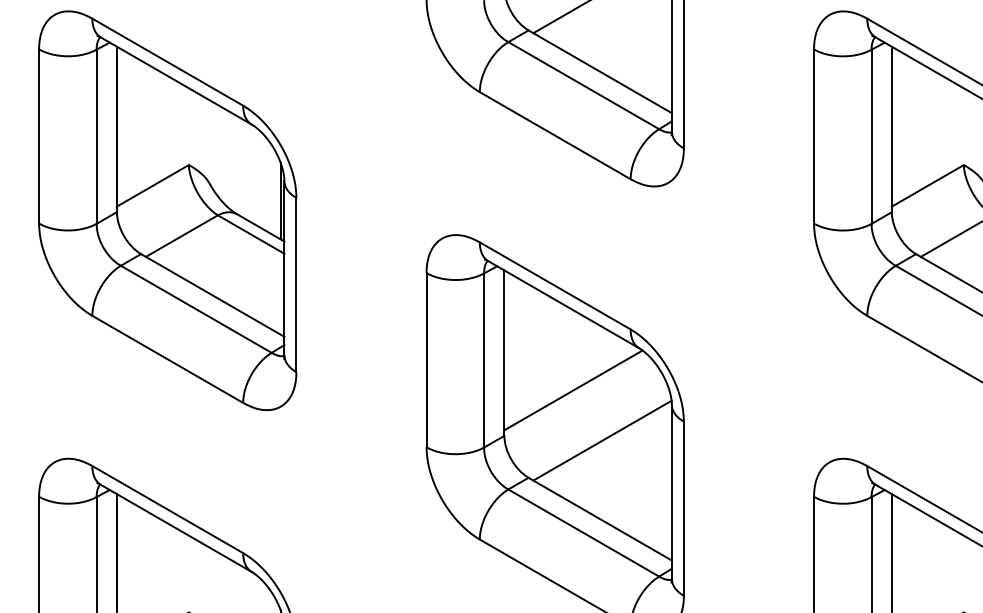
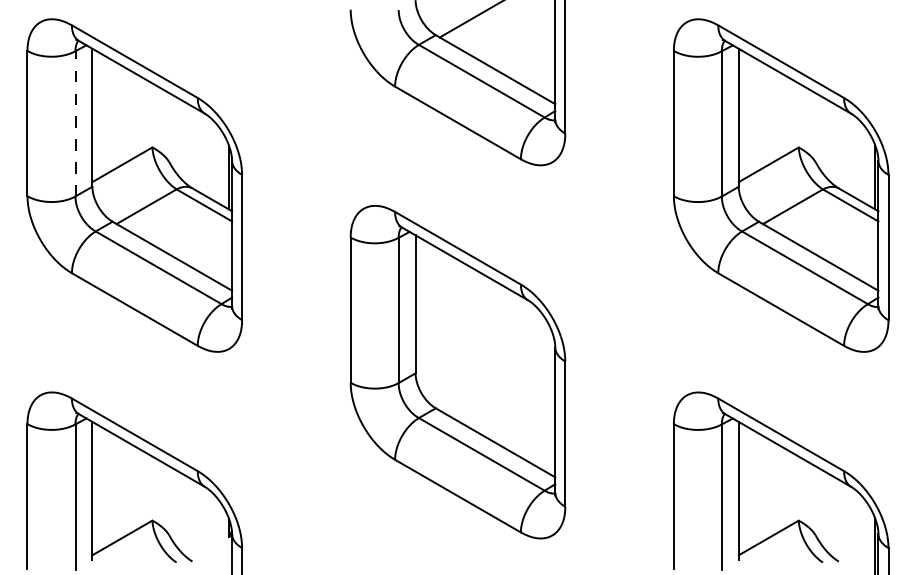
line: (96, 136) -> (75, 123), solid -> dashed
line: (572, 390) -> (472, 335), removed
line: (602, 440) -> (497, 377), removed

